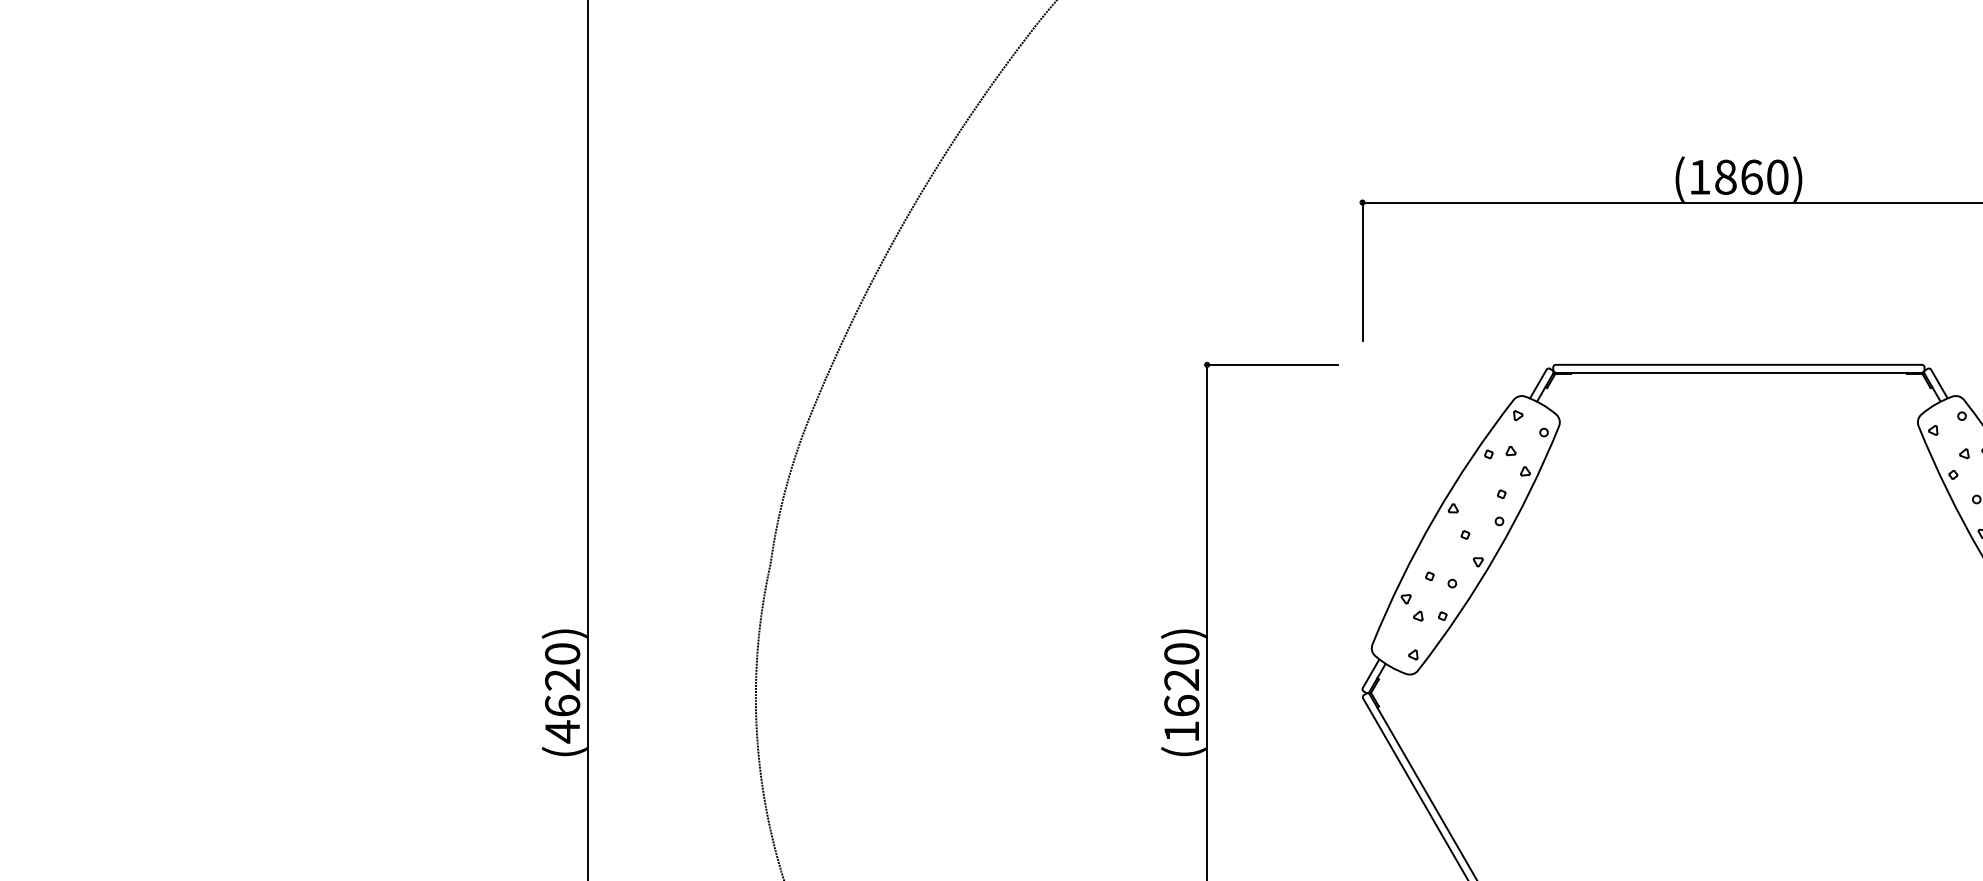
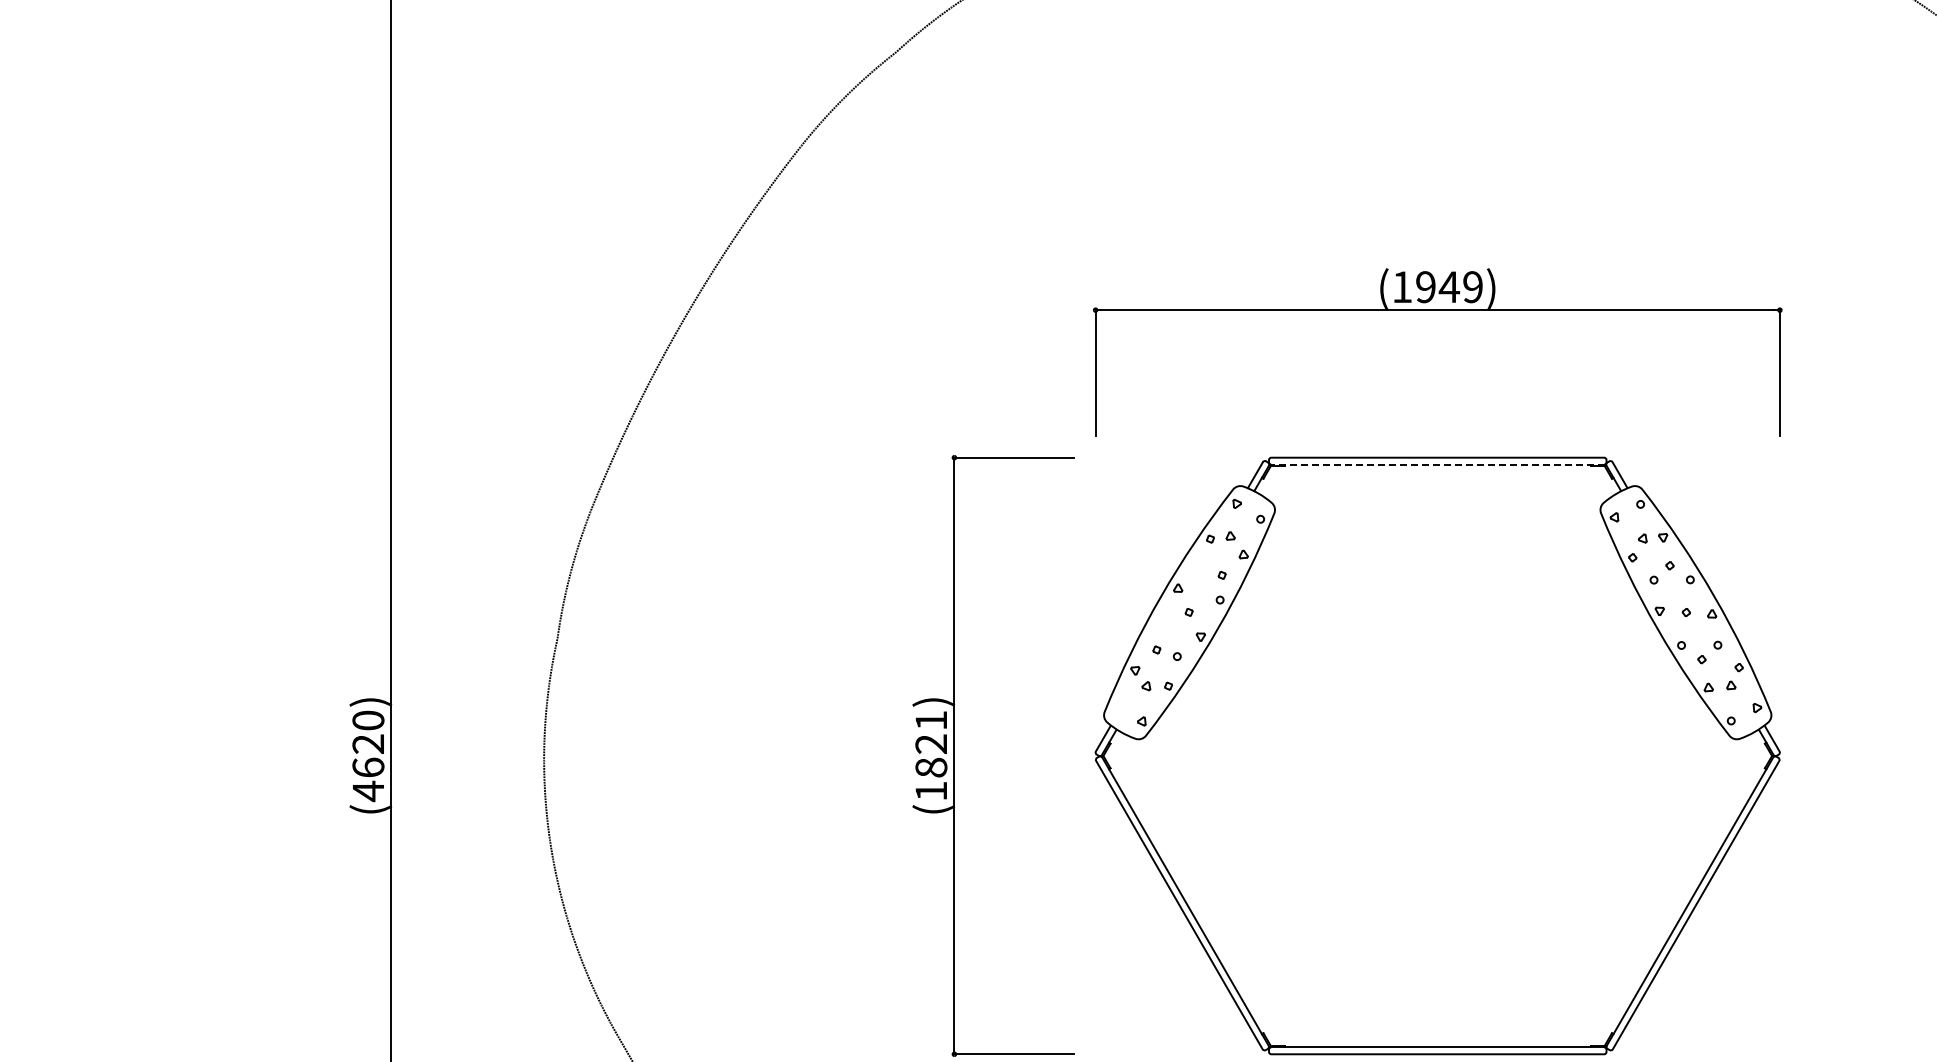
text: (1751, 177) -> (1449, 287), (1860) -> (1949)
line: (1738, 372) -> (1437, 464), solid -> dashed
text: (1181, 679) -> (931, 743), (1620) -> (1821)

